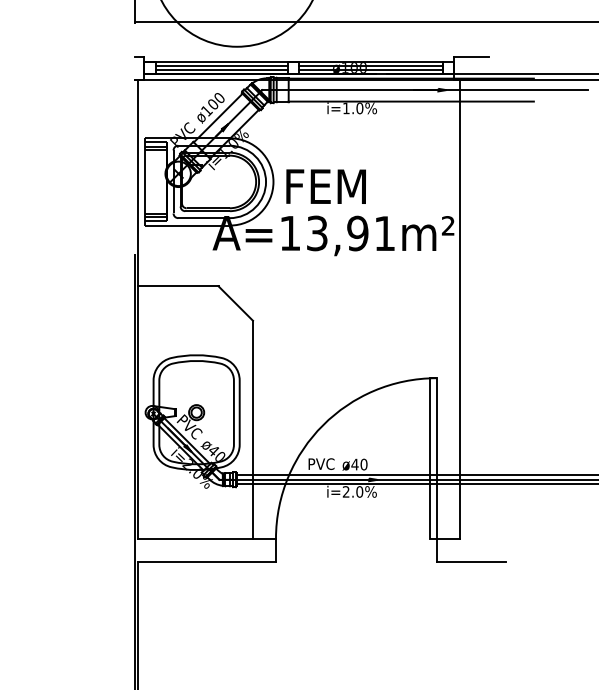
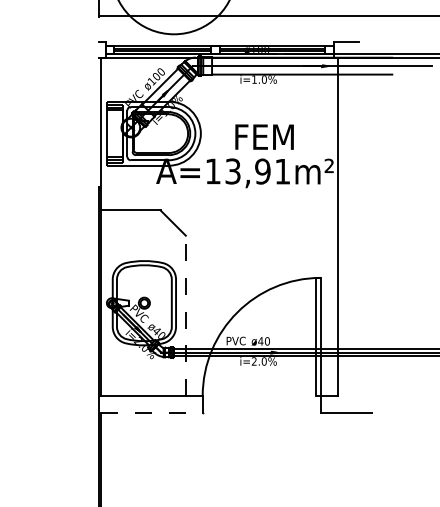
text: (326, 185) -> (264, 136), moved
line: (252, 429) -> (185, 315), solid -> dashed
line: (207, 561) -> (152, 412), solid -> dashed

